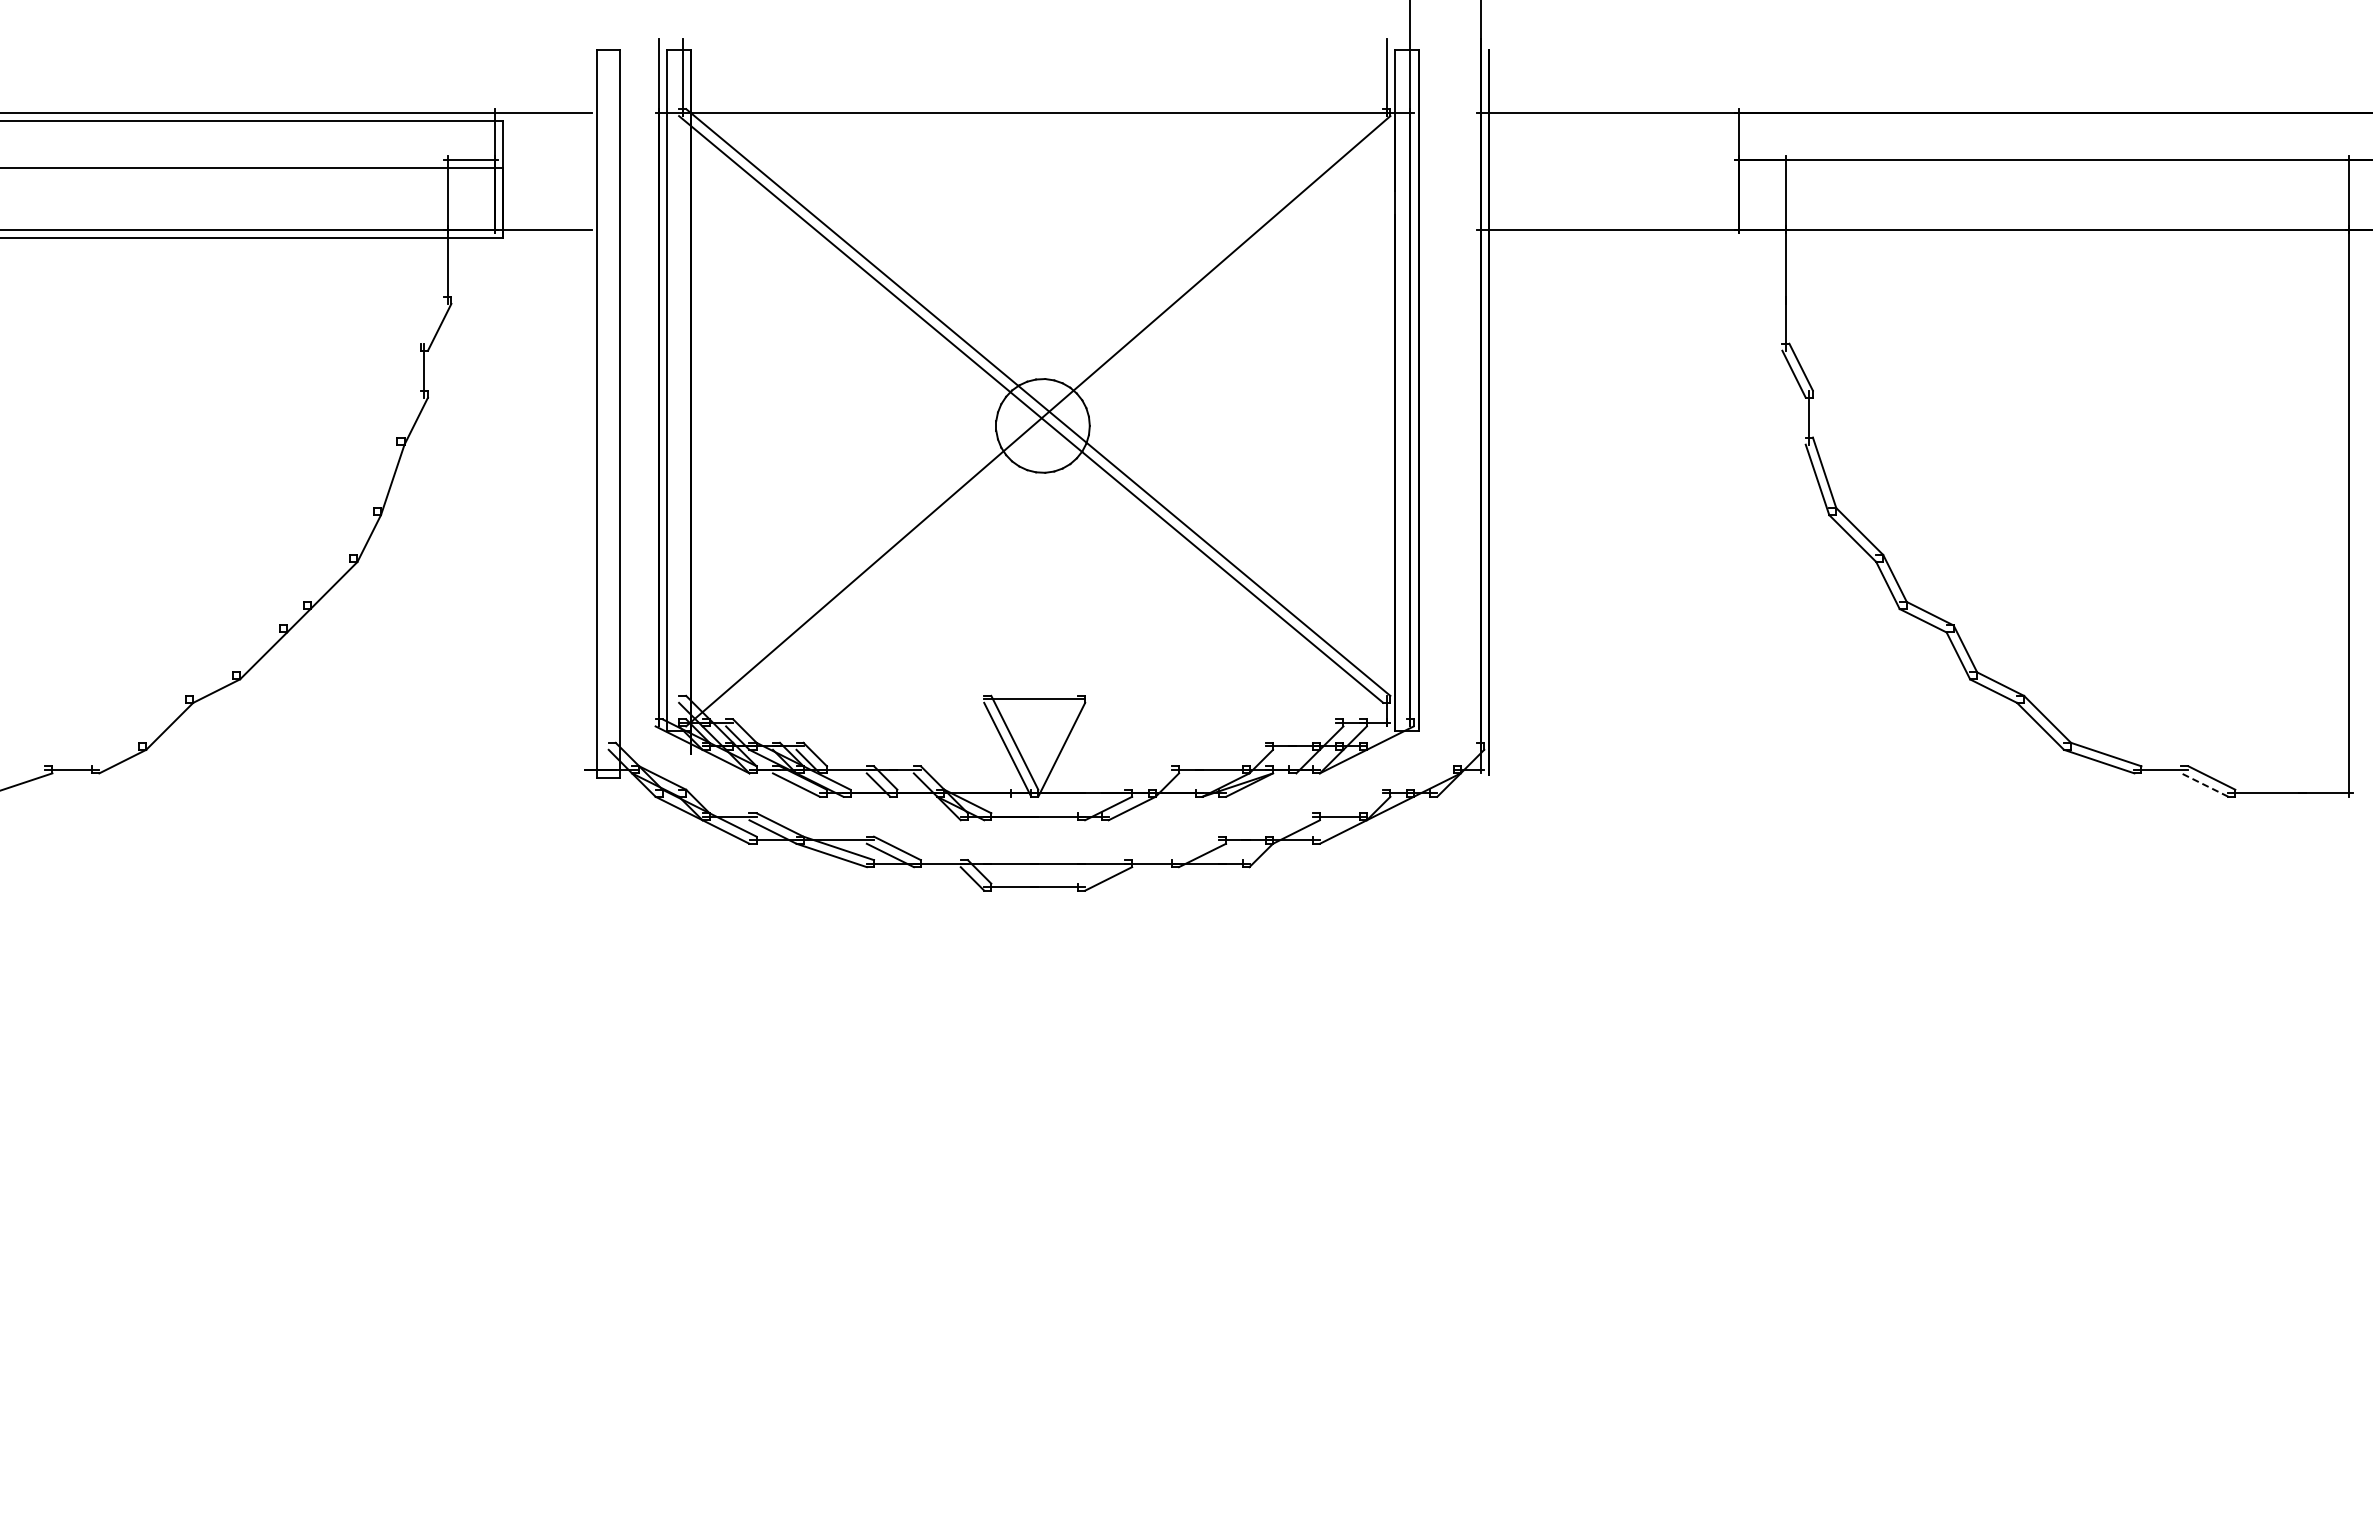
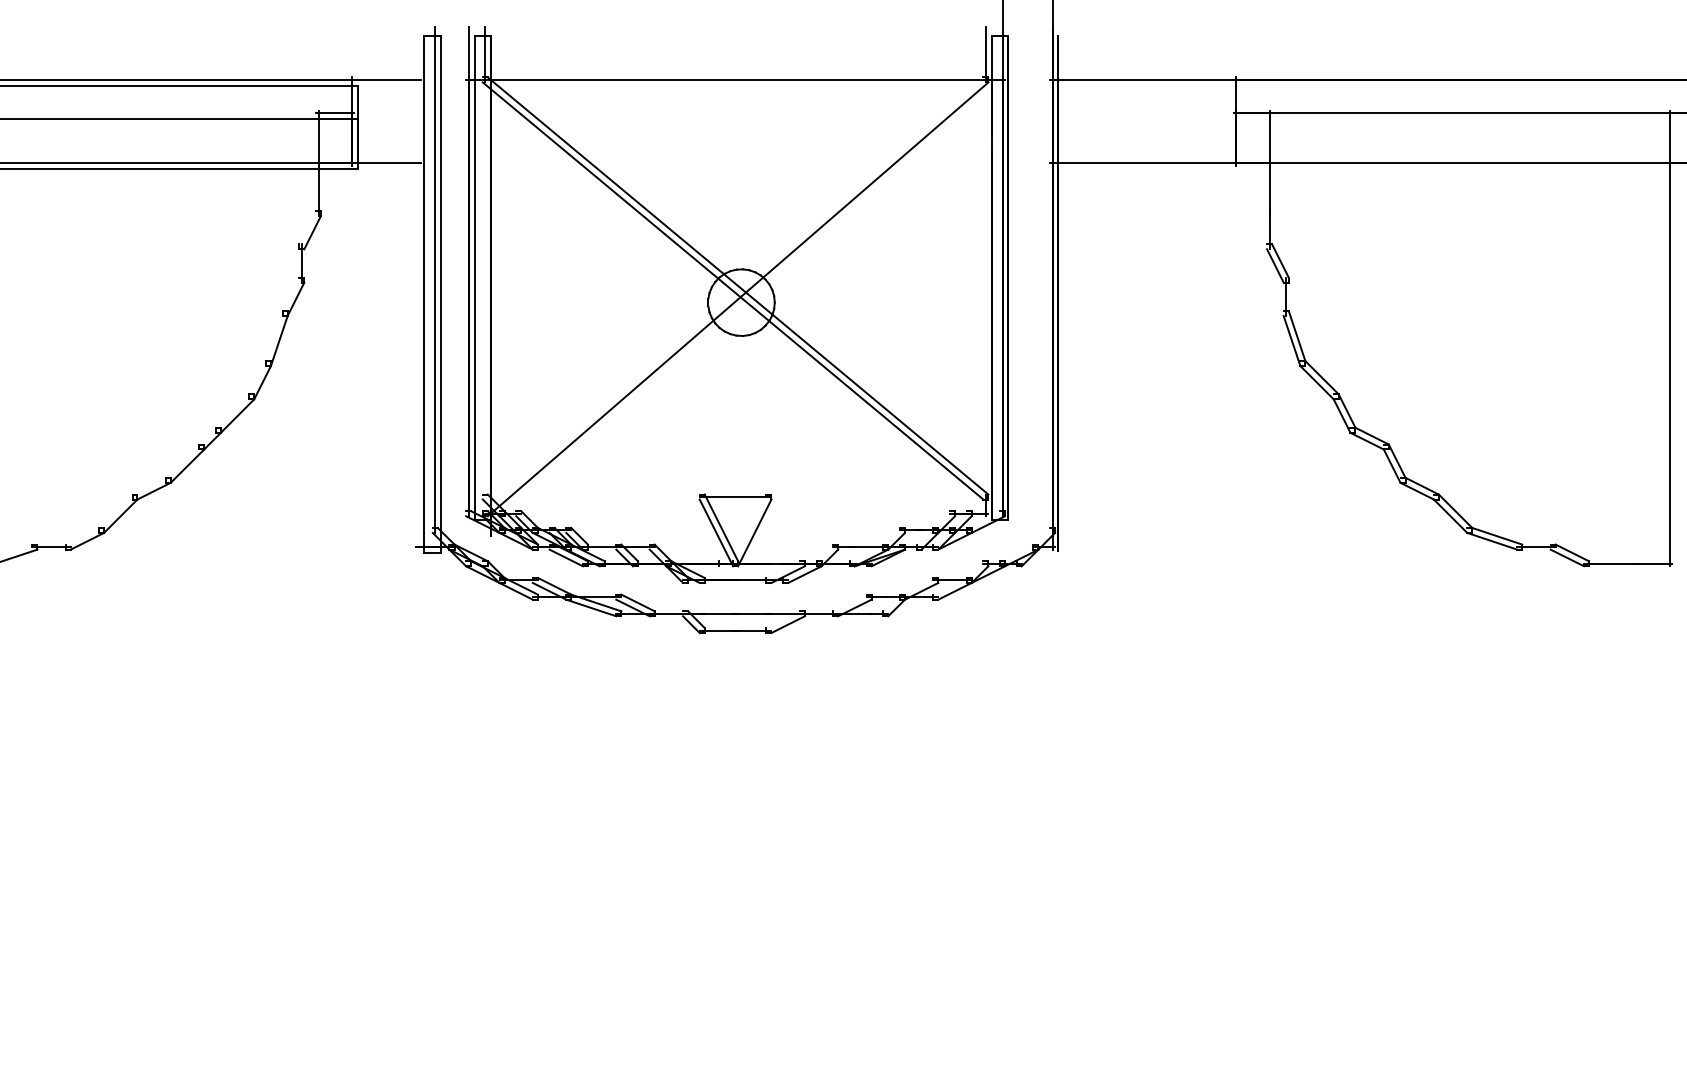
line: (612, 393) -> (435, 279), added
line: (2204, 784) -> (1567, 557), dashed -> solid

